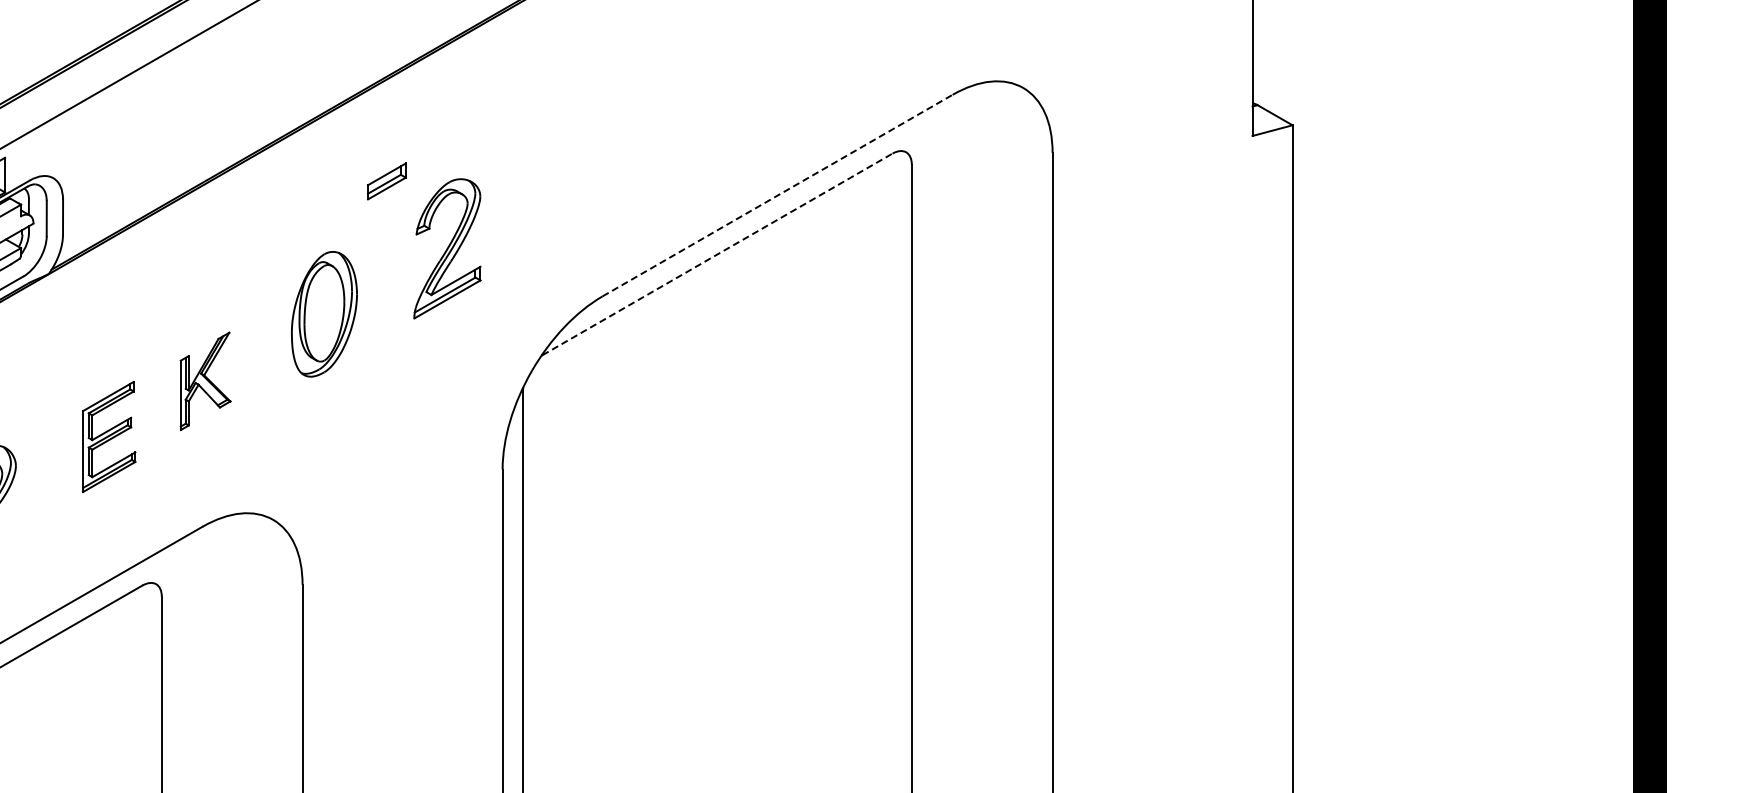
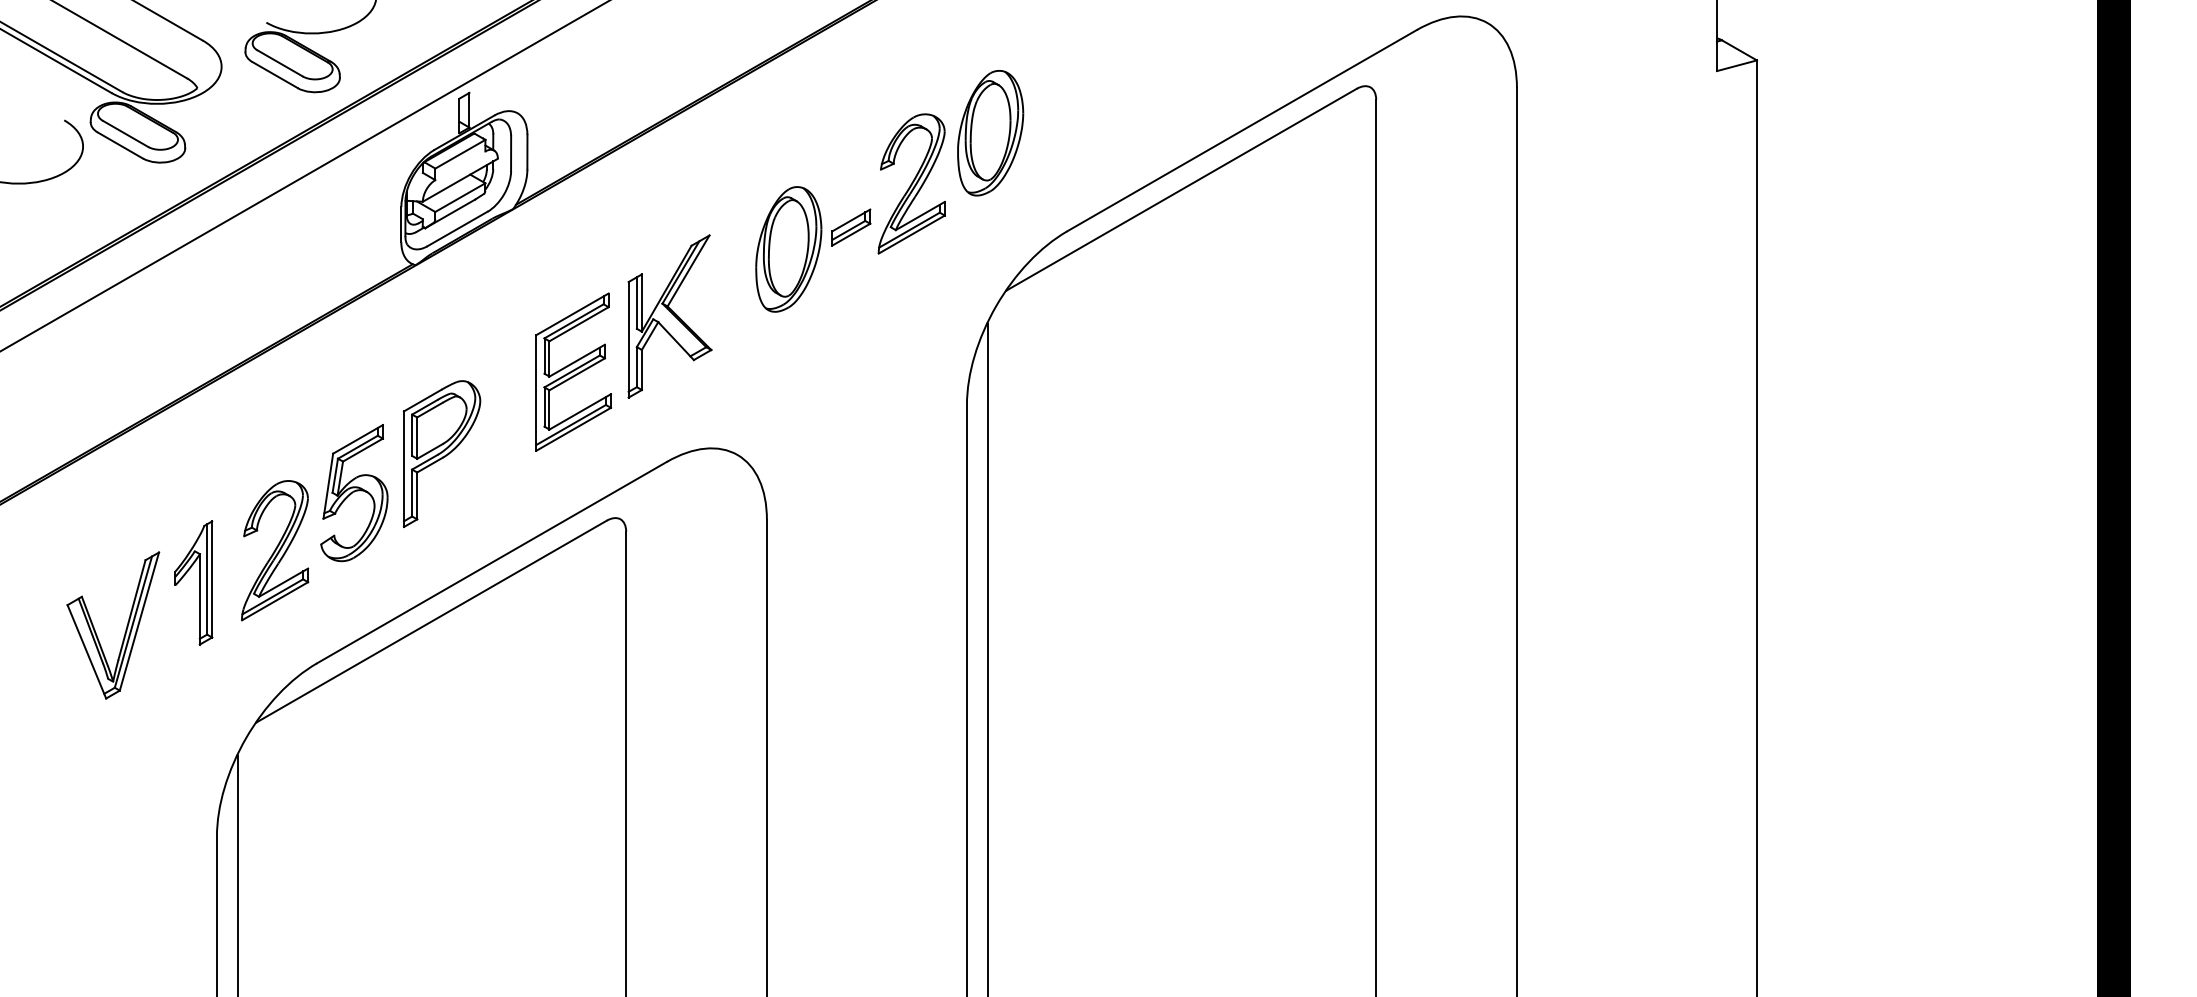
part: (387, 181) -> (851, 227), moved
line: (777, 195) -> (1241, 130), dashed -> solid
part: (526, 198) -> (990, 133), added
line: (717, 254) -> (1181, 189), dashed -> solid
part: (205, 381) -> (669, 316), size x1.67
part: (109, 436) -> (573, 371), size x1.43

